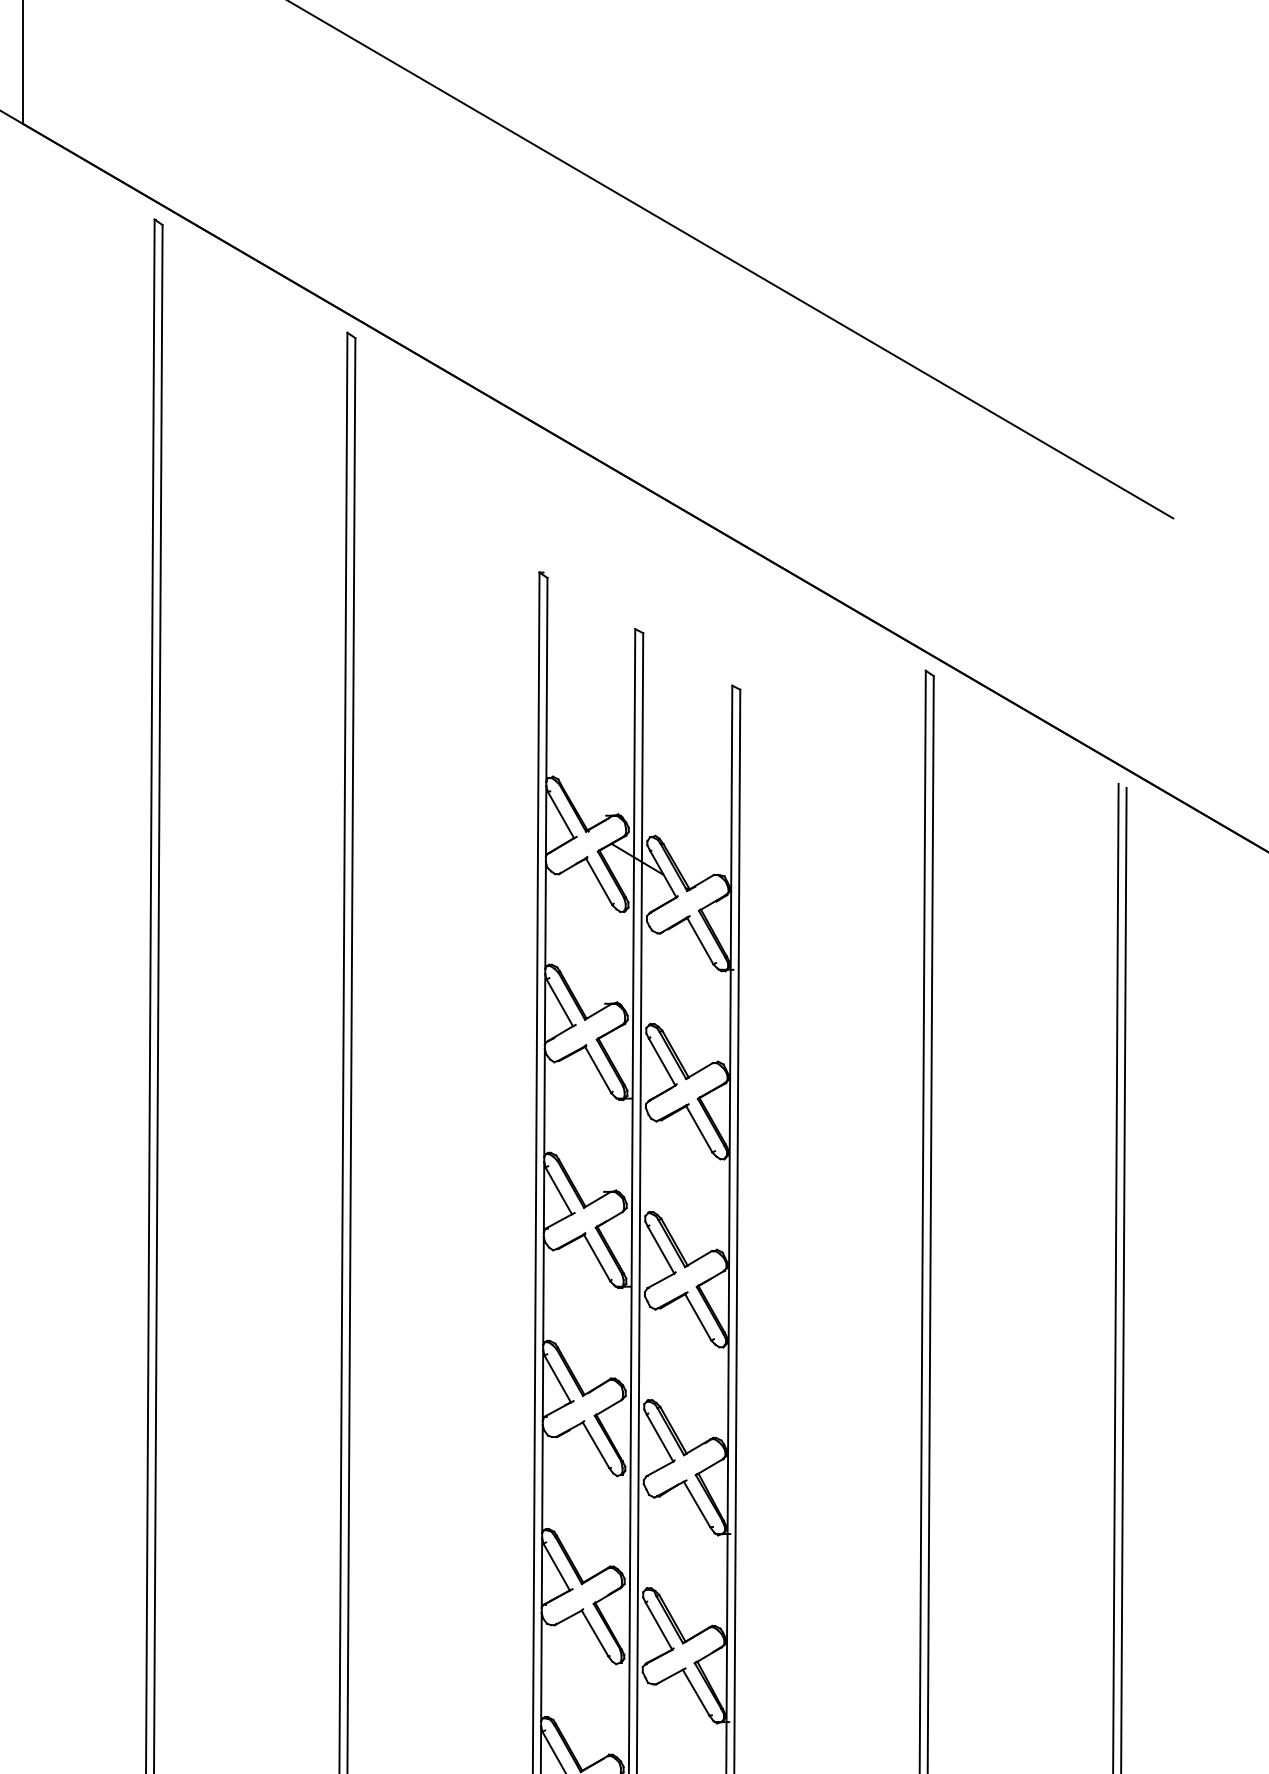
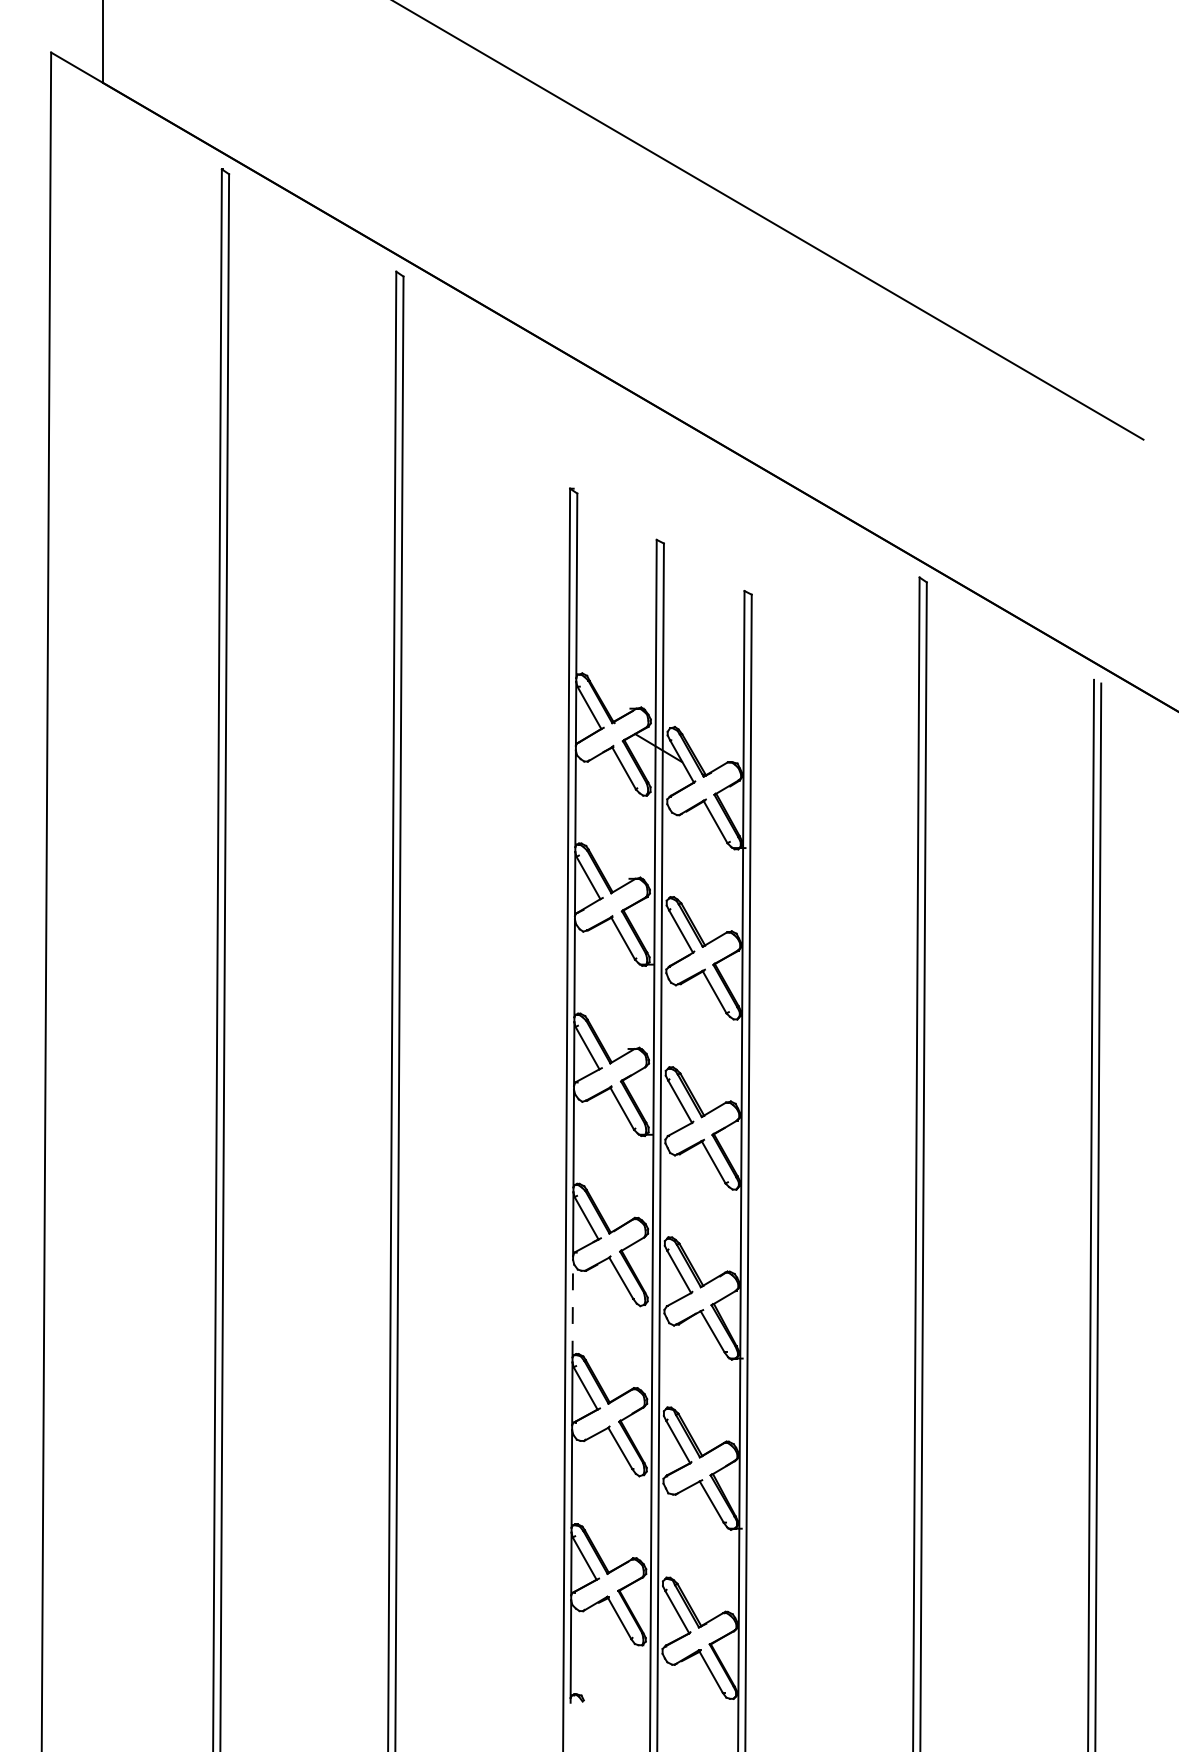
line: (542, 1478) -> (572, 1308), solid -> dashed

